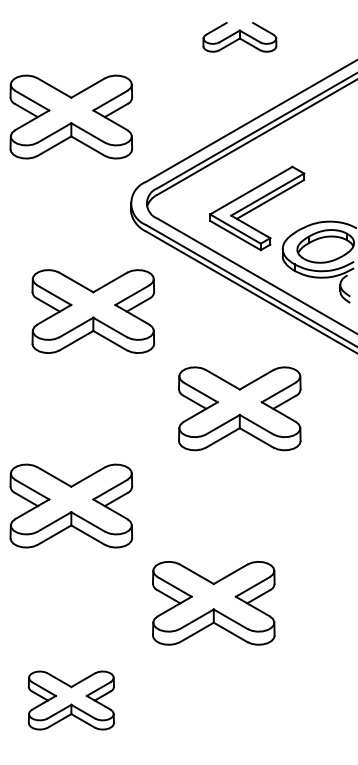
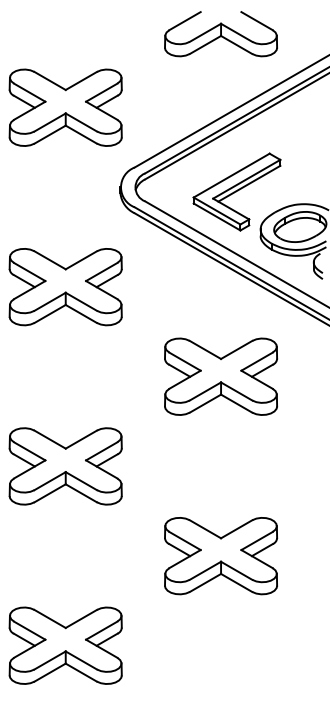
part: (239, 37) -> (220, 34), size x1.67
part: (93, 311) -> (65, 287), moved
part: (213, 603) -> (220, 556), moved
part: (71, 700) -> (65, 645), size x1.43

